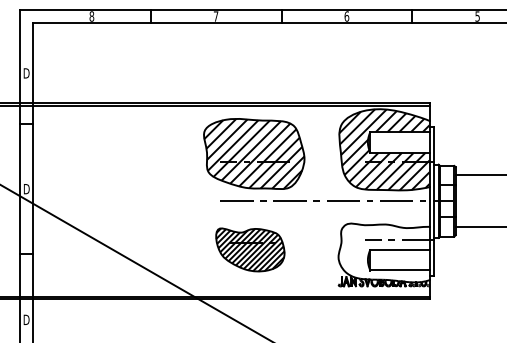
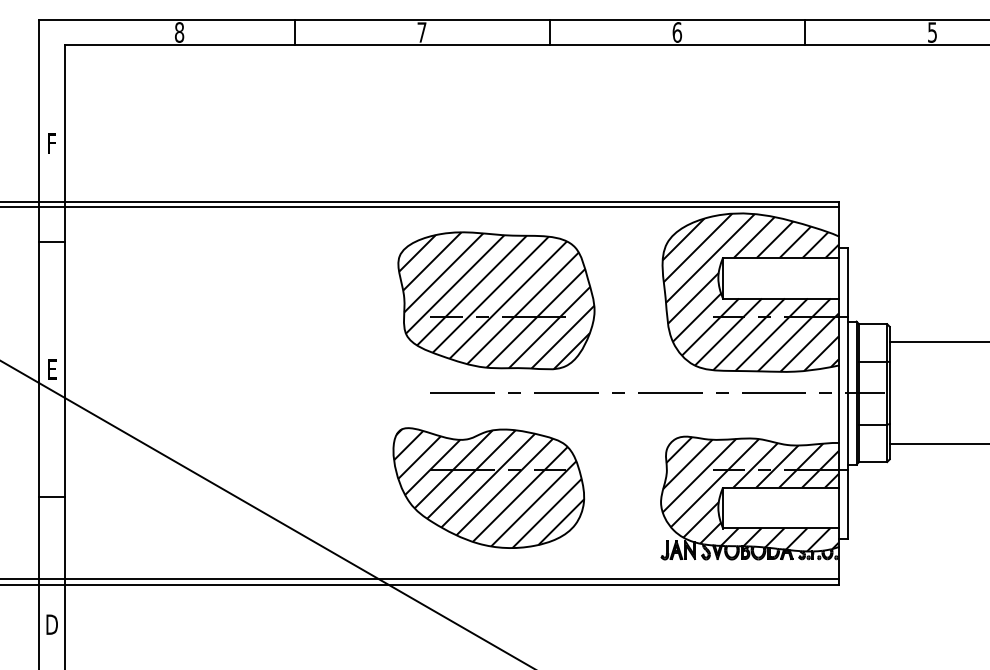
text: (26, 73) -> (51, 143), D -> F
text: (26, 189) -> (51, 370), D -> E
part: (250, 249) -> (489, 487), size x1.43
hatch: (384, 252) -> (750, 493), added

